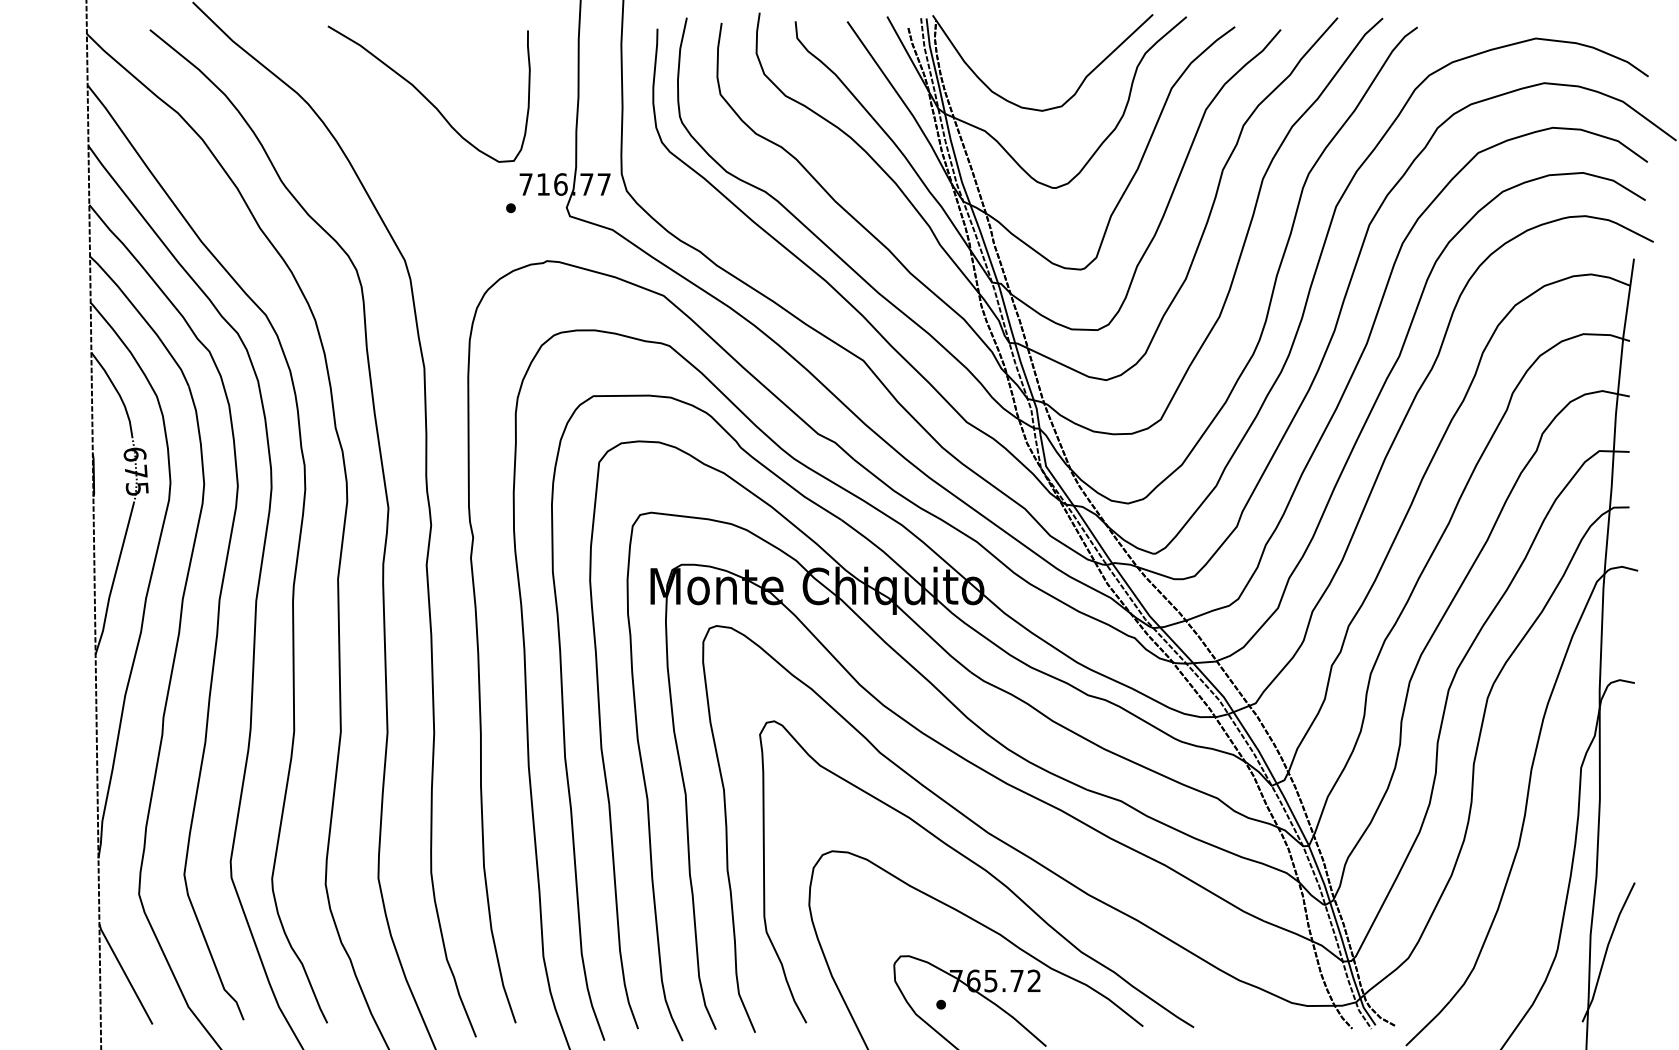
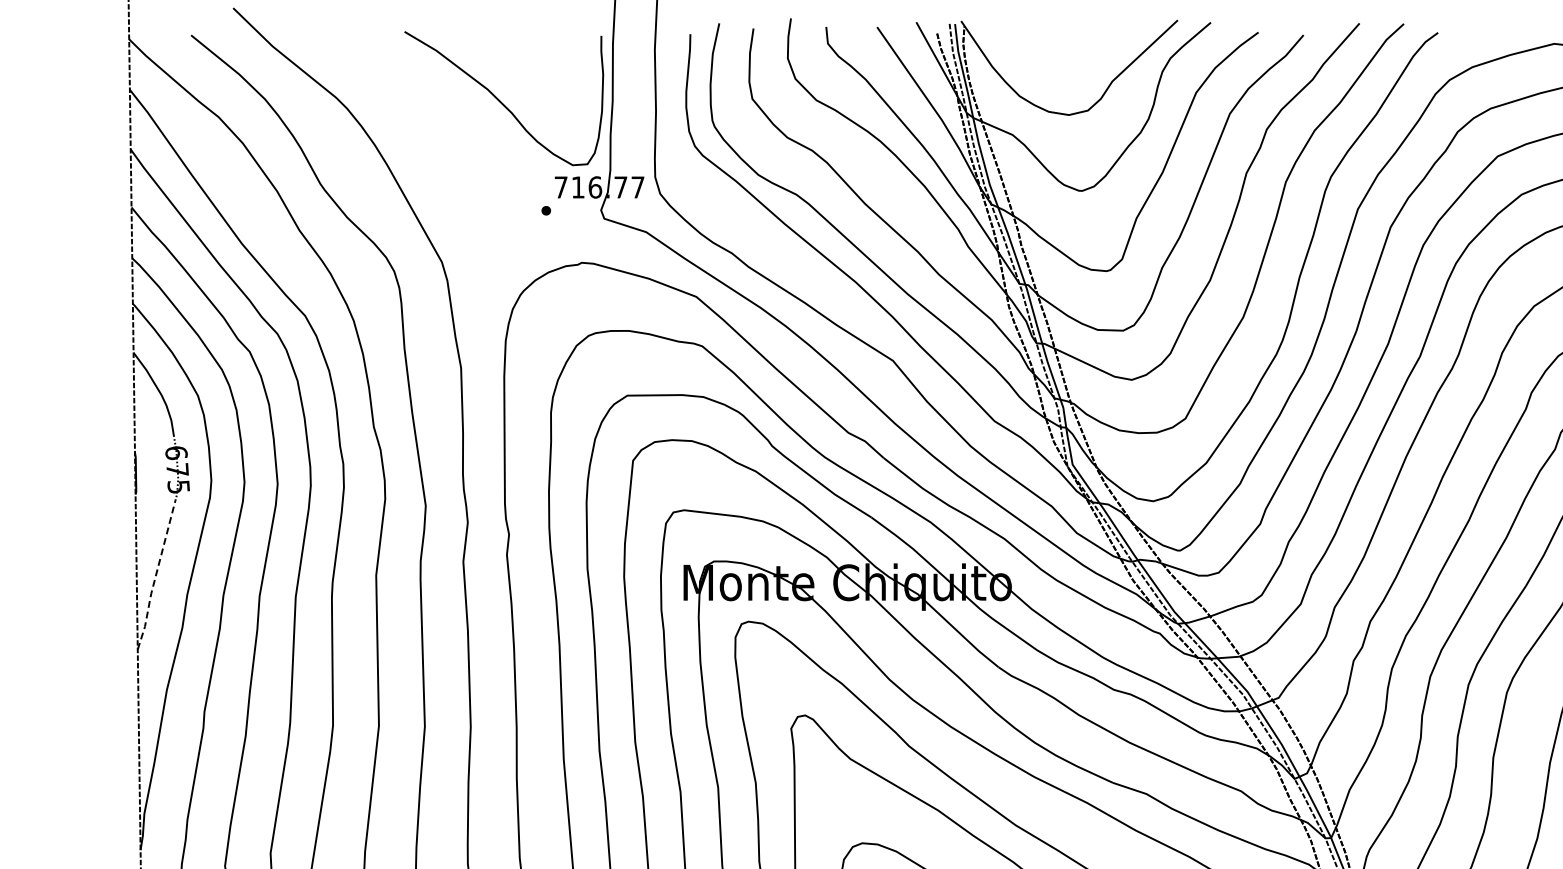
curve: (425, 96) -> (500, 100), moved
line: (114, 579) -> (156, 575), solid -> dashed

